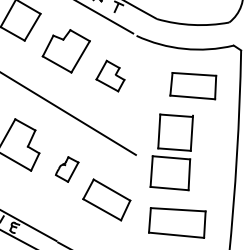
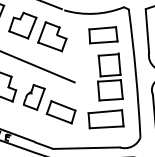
part: (111, 75) -> (52, 36), size x1.67
part: (174, 150) -> (110, 76), moved
part: (67, 169) -> (34, 97), size x1.67

